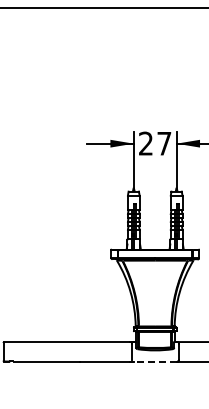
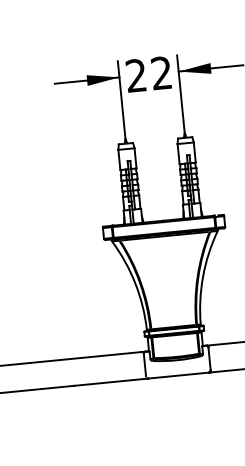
text: (164, 143) -> (161, 72), 27 -> 22
line: (155, 361) -> (178, 375), dashed -> solid

